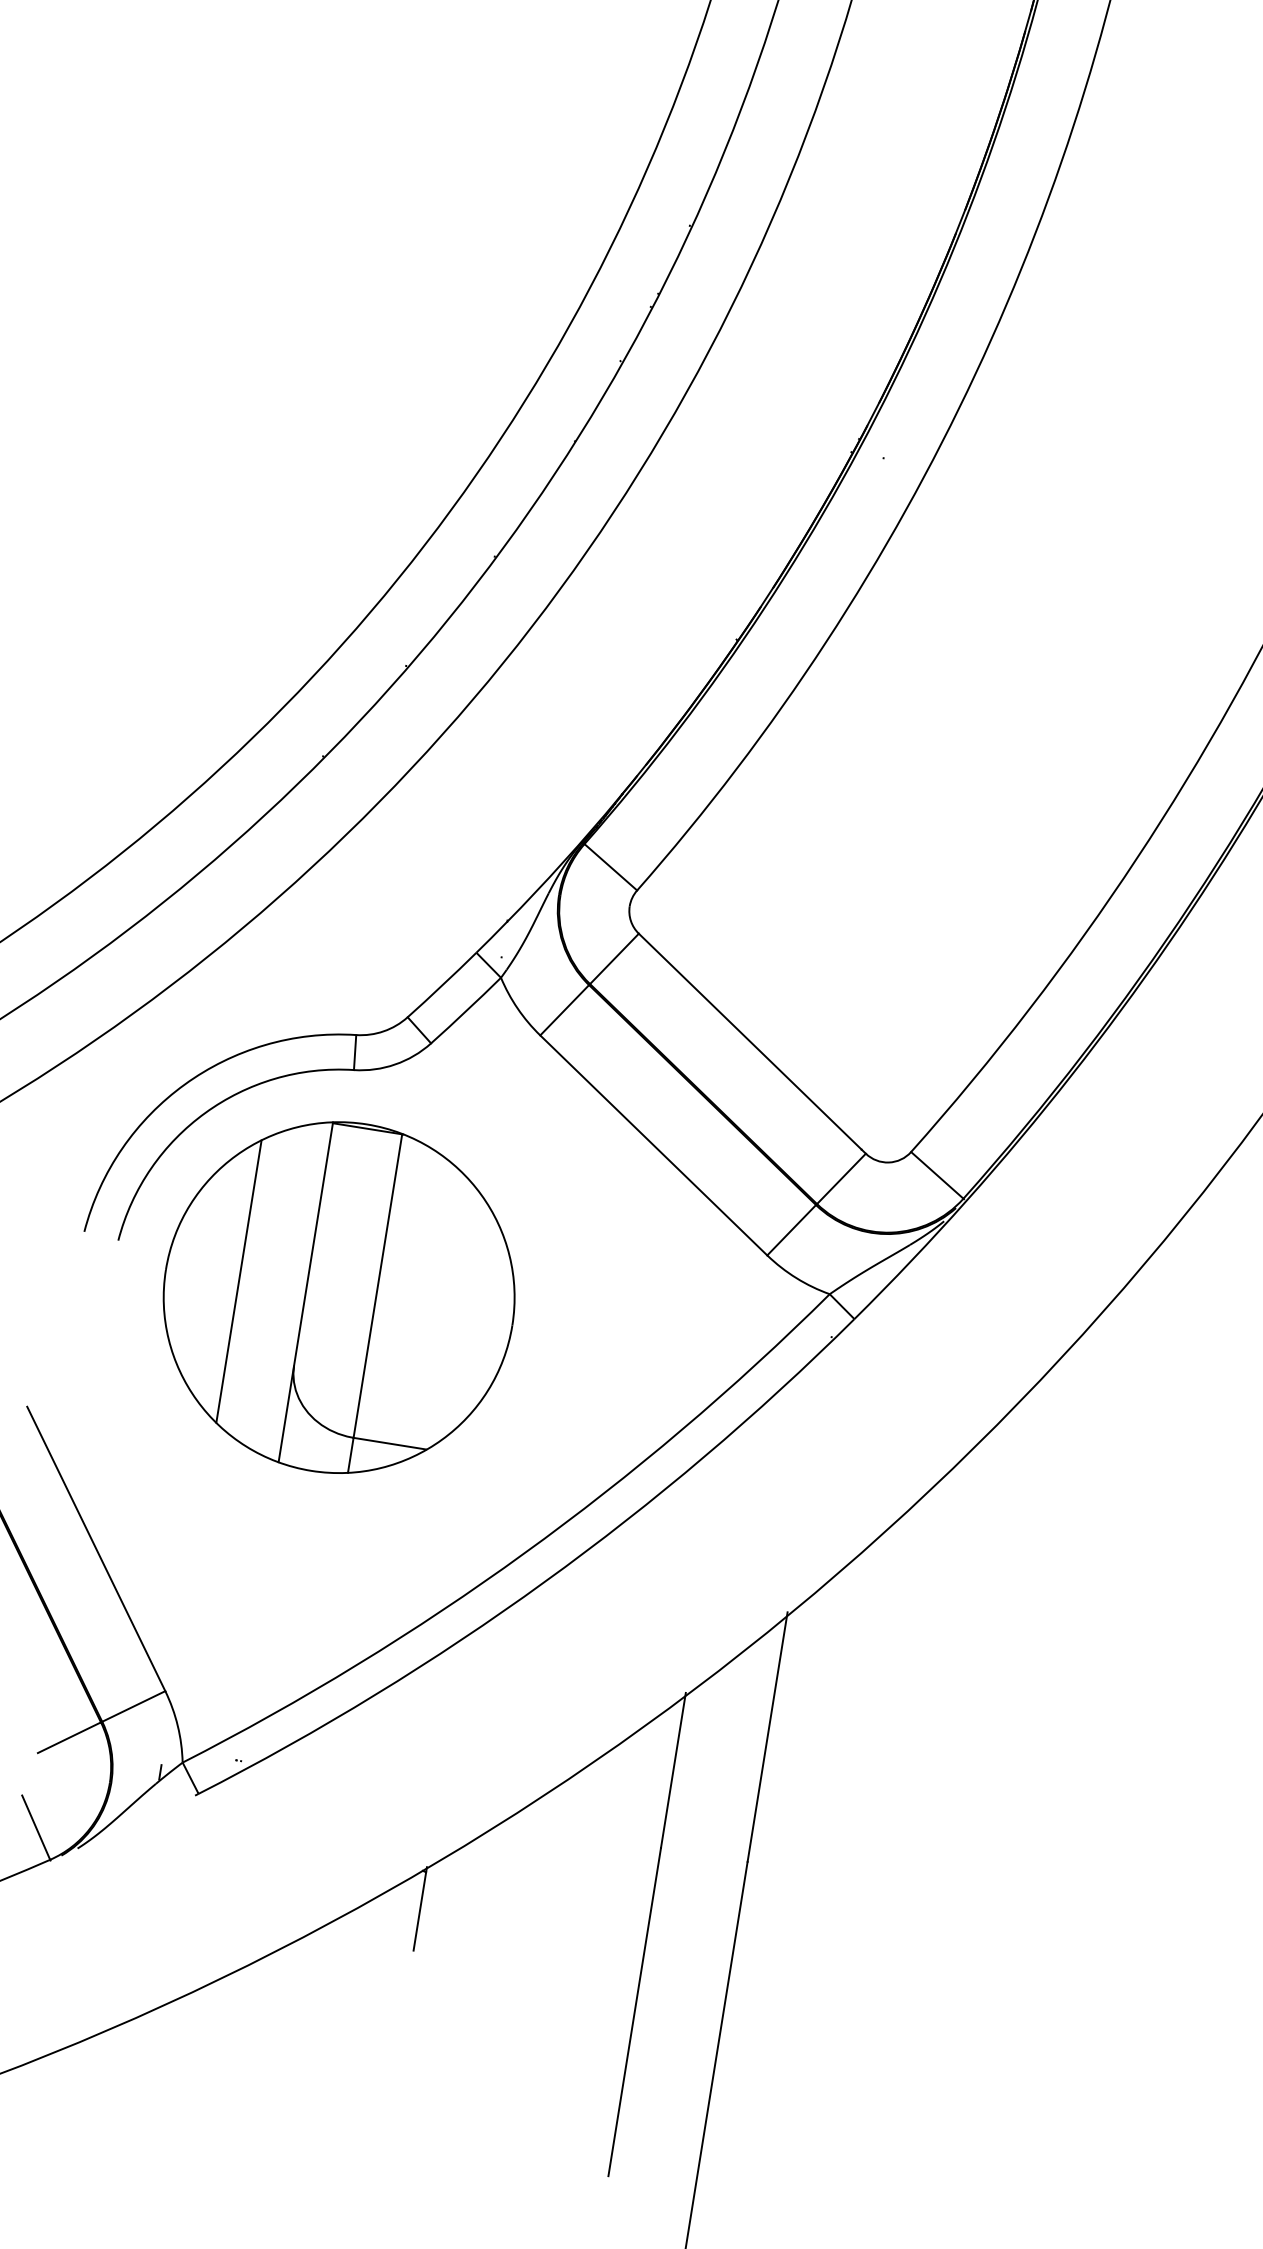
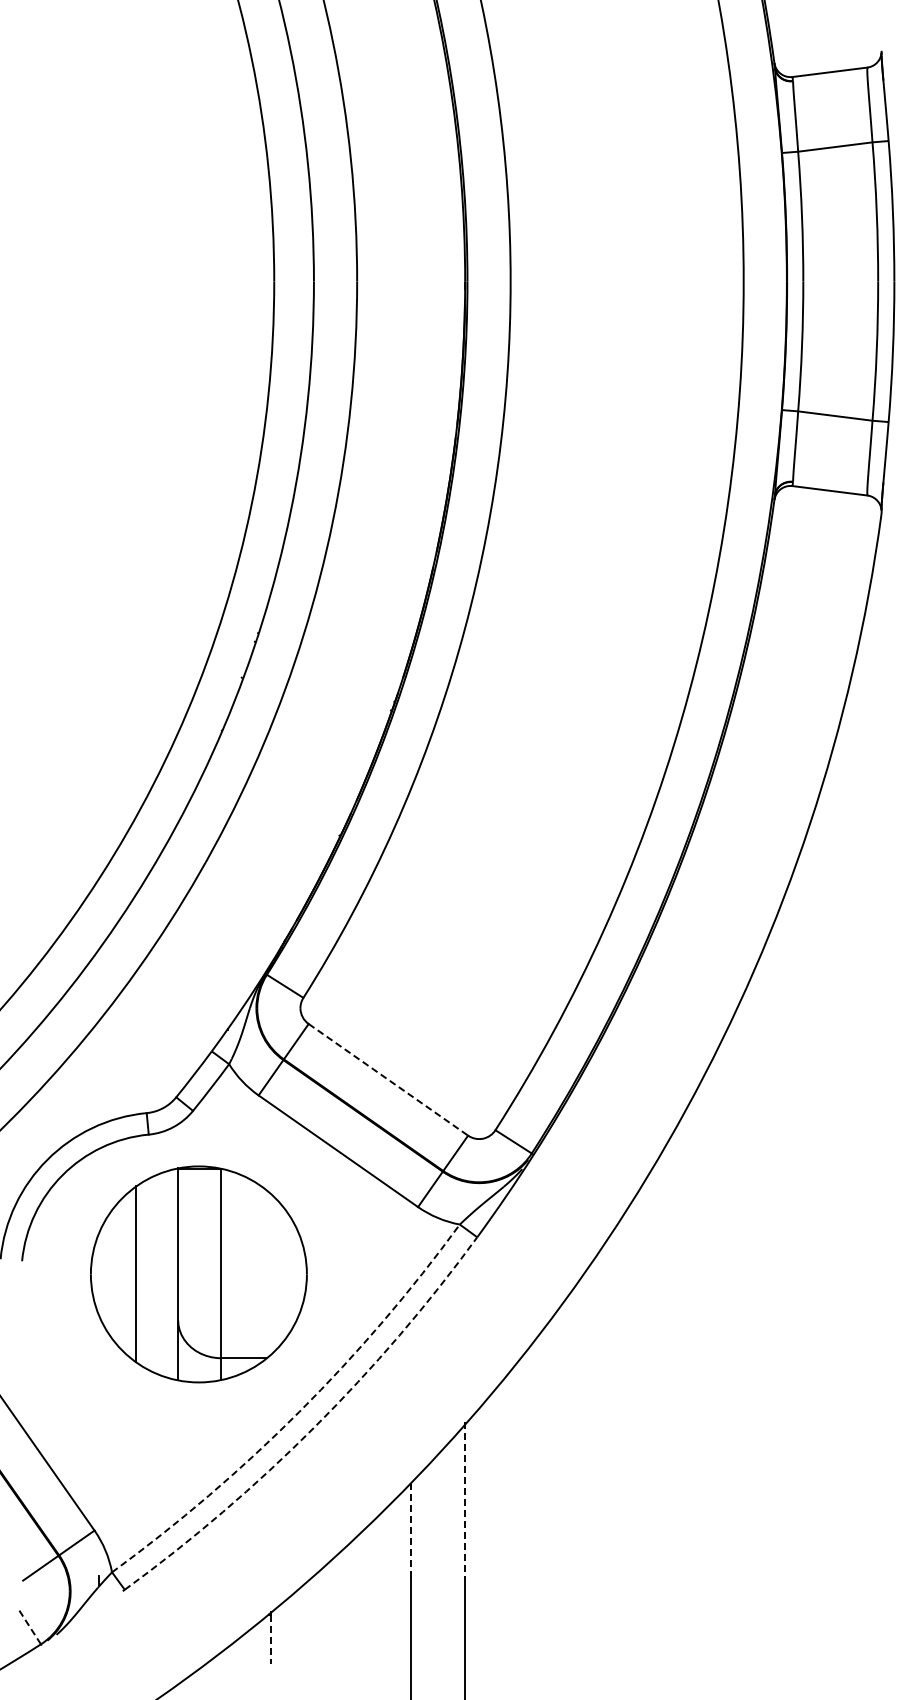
line: (752, 1044) -> (388, 1080), solid -> dashed
part: (338, 1297) -> (198, 1274), moved
arc: (524, 1552) -> (299, 1411), solid -> dashed
arc: (544, 1582) -> (314, 1427), solid -> dashed
line: (768, 1736) -> (465, 1499), solid -> dashed
line: (674, 1769) -> (411, 1528), solid -> dashed
line: (36, 1828) -> (29, 1626), solid -> dashed
line: (419, 1912) -> (270, 1640), solid -> dashed

